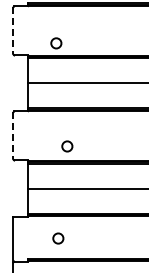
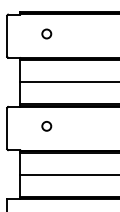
line: (13, 30) -> (7, 35), dashed -> solid
circle: (56, 43) -> (46, 34), moved
line: (13, 135) -> (7, 128), dashed -> solid
circle: (67, 146) -> (46, 126), moved

